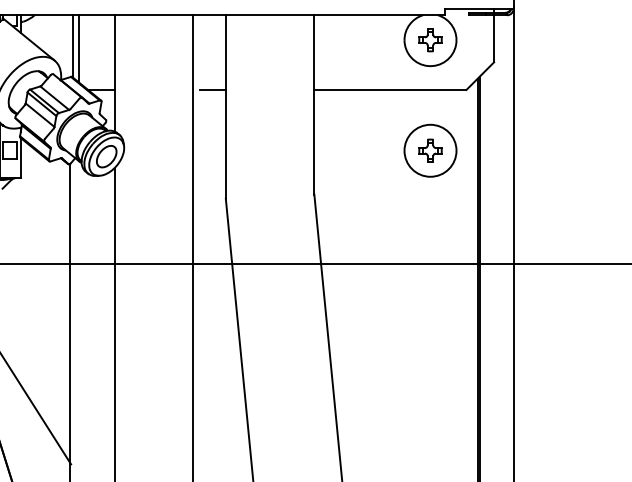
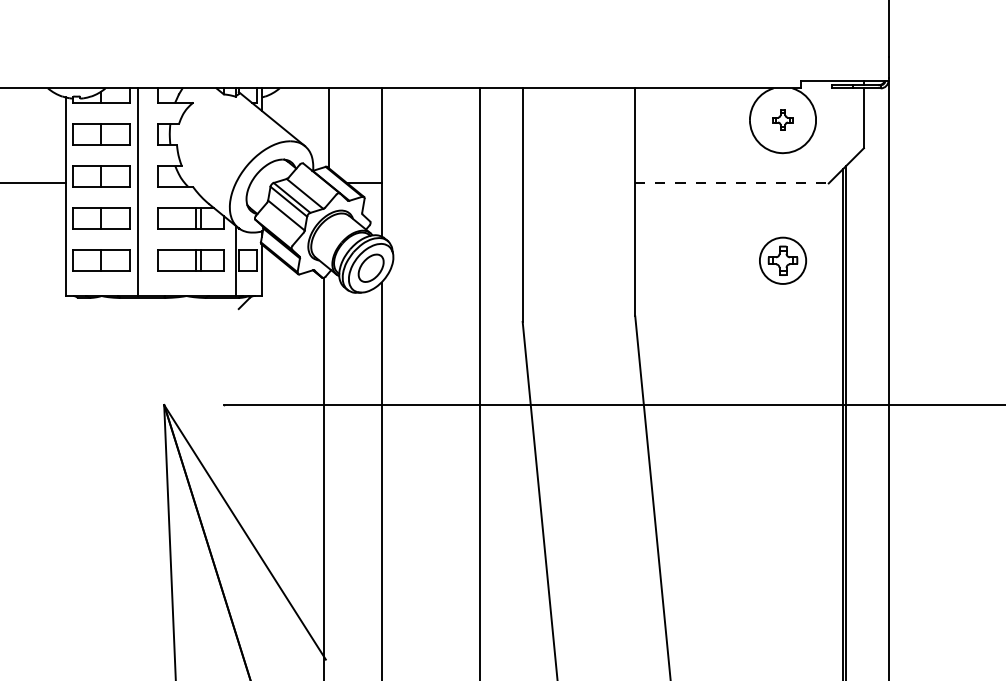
part: (430, 39) -> (782, 119), size x0.7
line: (78, 48) -> (335, 130), removed
line: (212, 90) -> (505, 183), removed
line: (390, 90) -> (732, 183), solid -> dashed
circle: (430, 150) -> (782, 260), size x0.7

